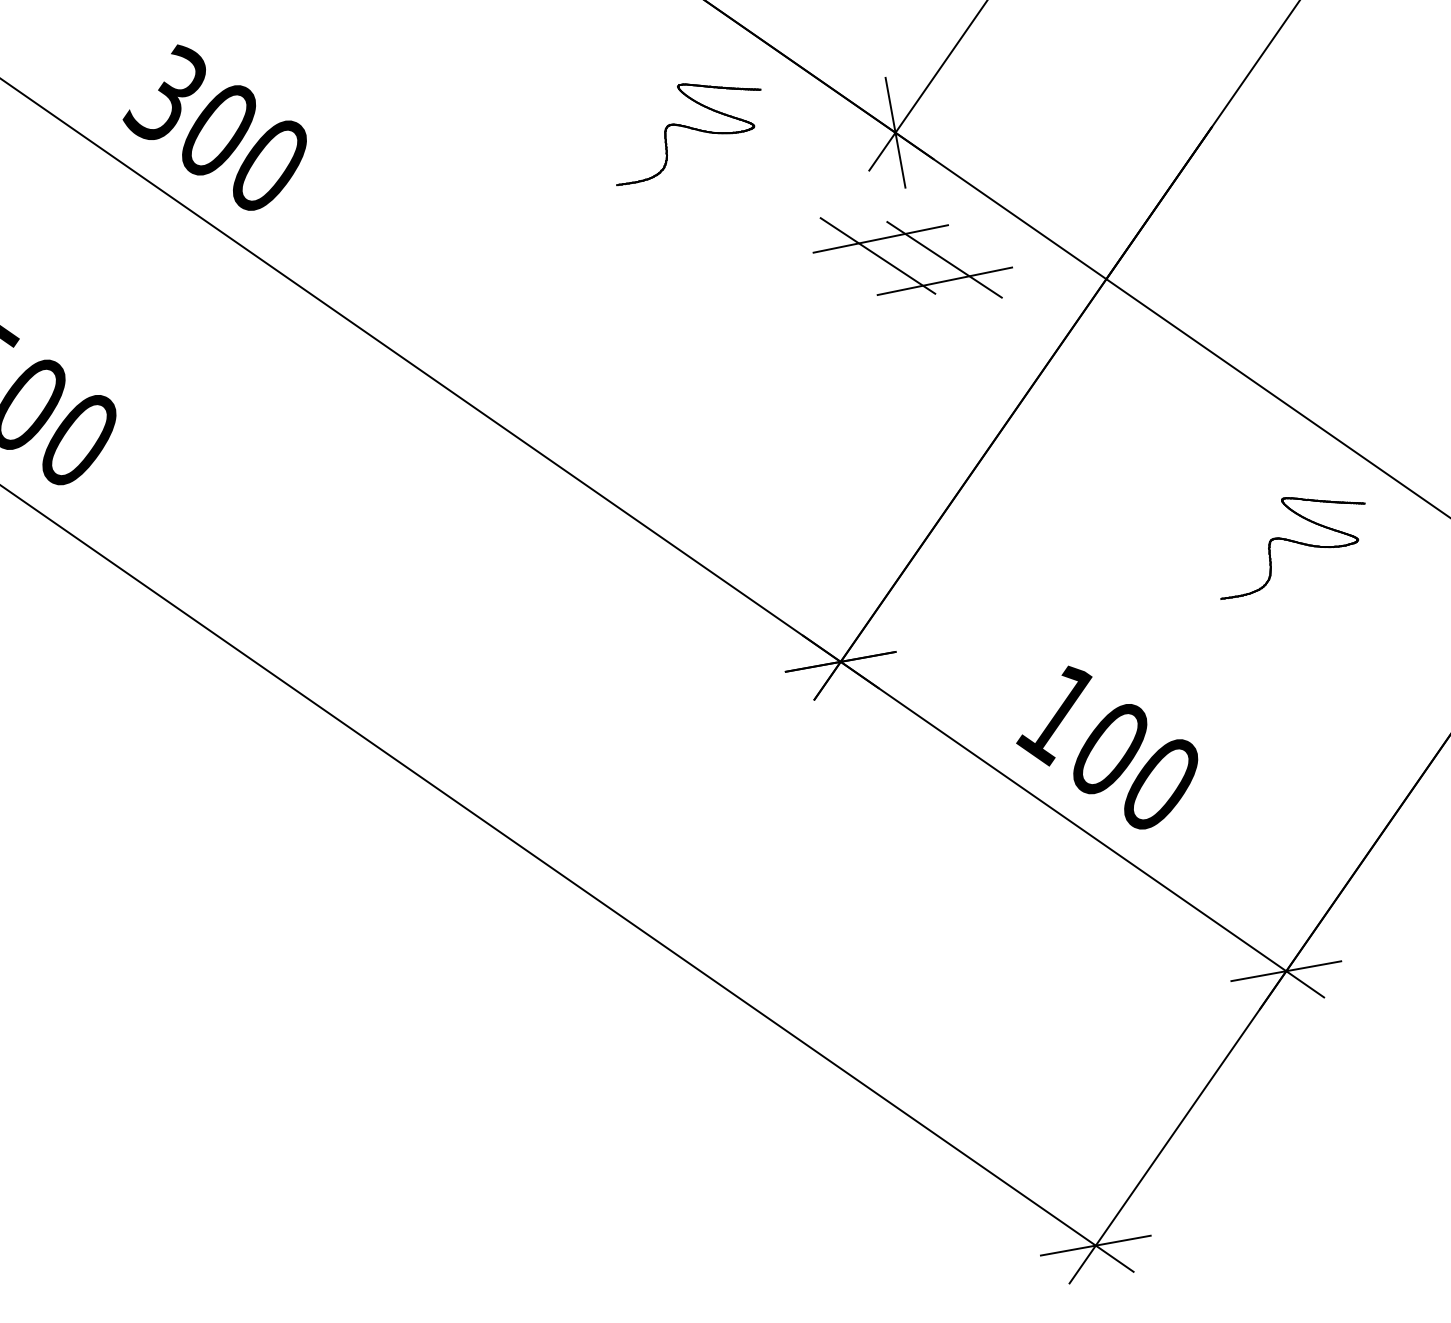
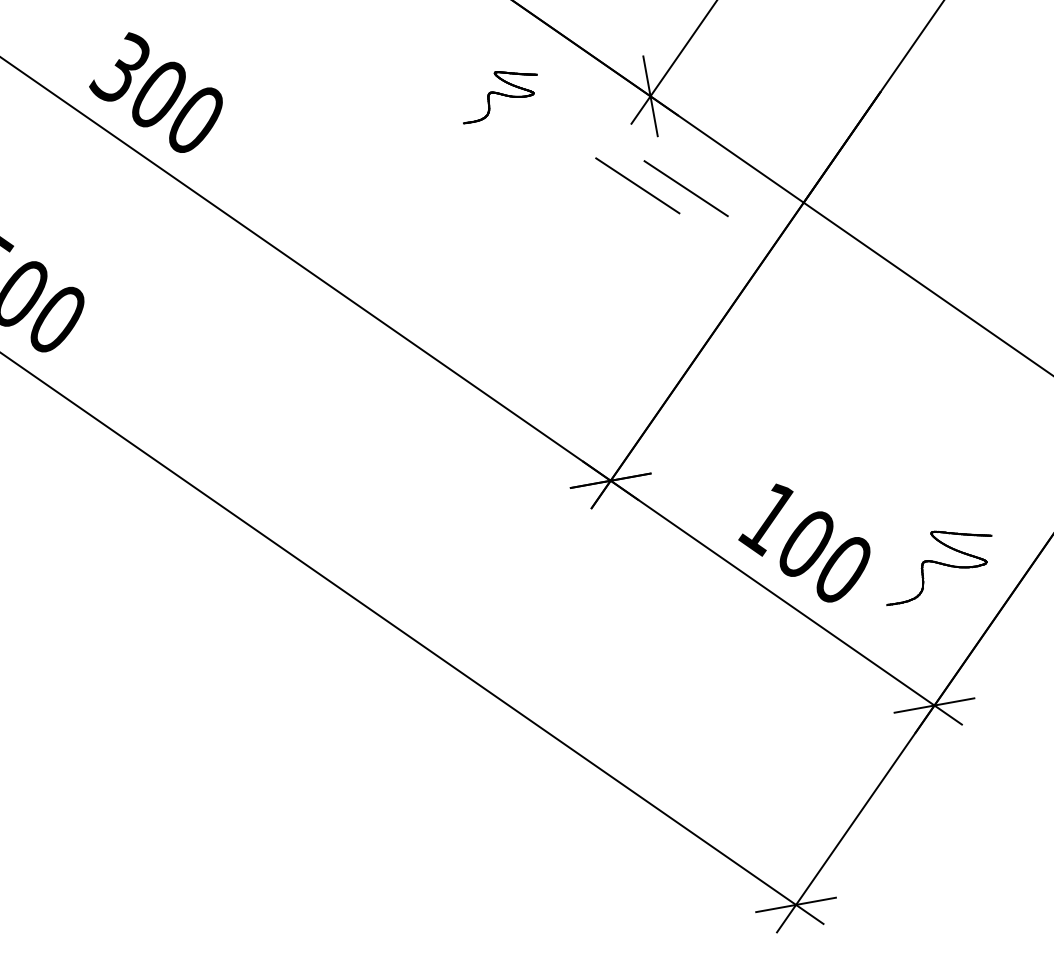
part: (688, 134) -> (500, 97), size x0.7
line: (880, 238) -> (639, 173), removed
line: (944, 281) -> (686, 204), removed
part: (1292, 548) -> (938, 568), moved

